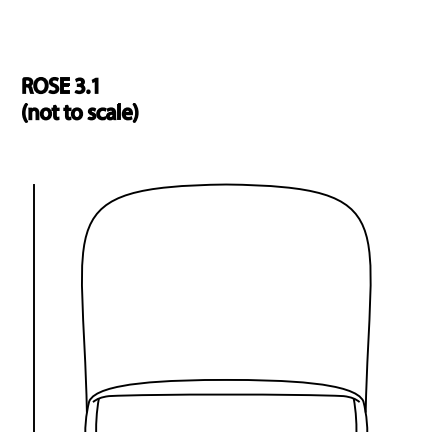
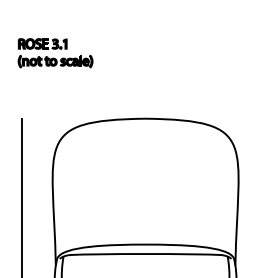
part: (80, 100) -> (55, 53), moved

